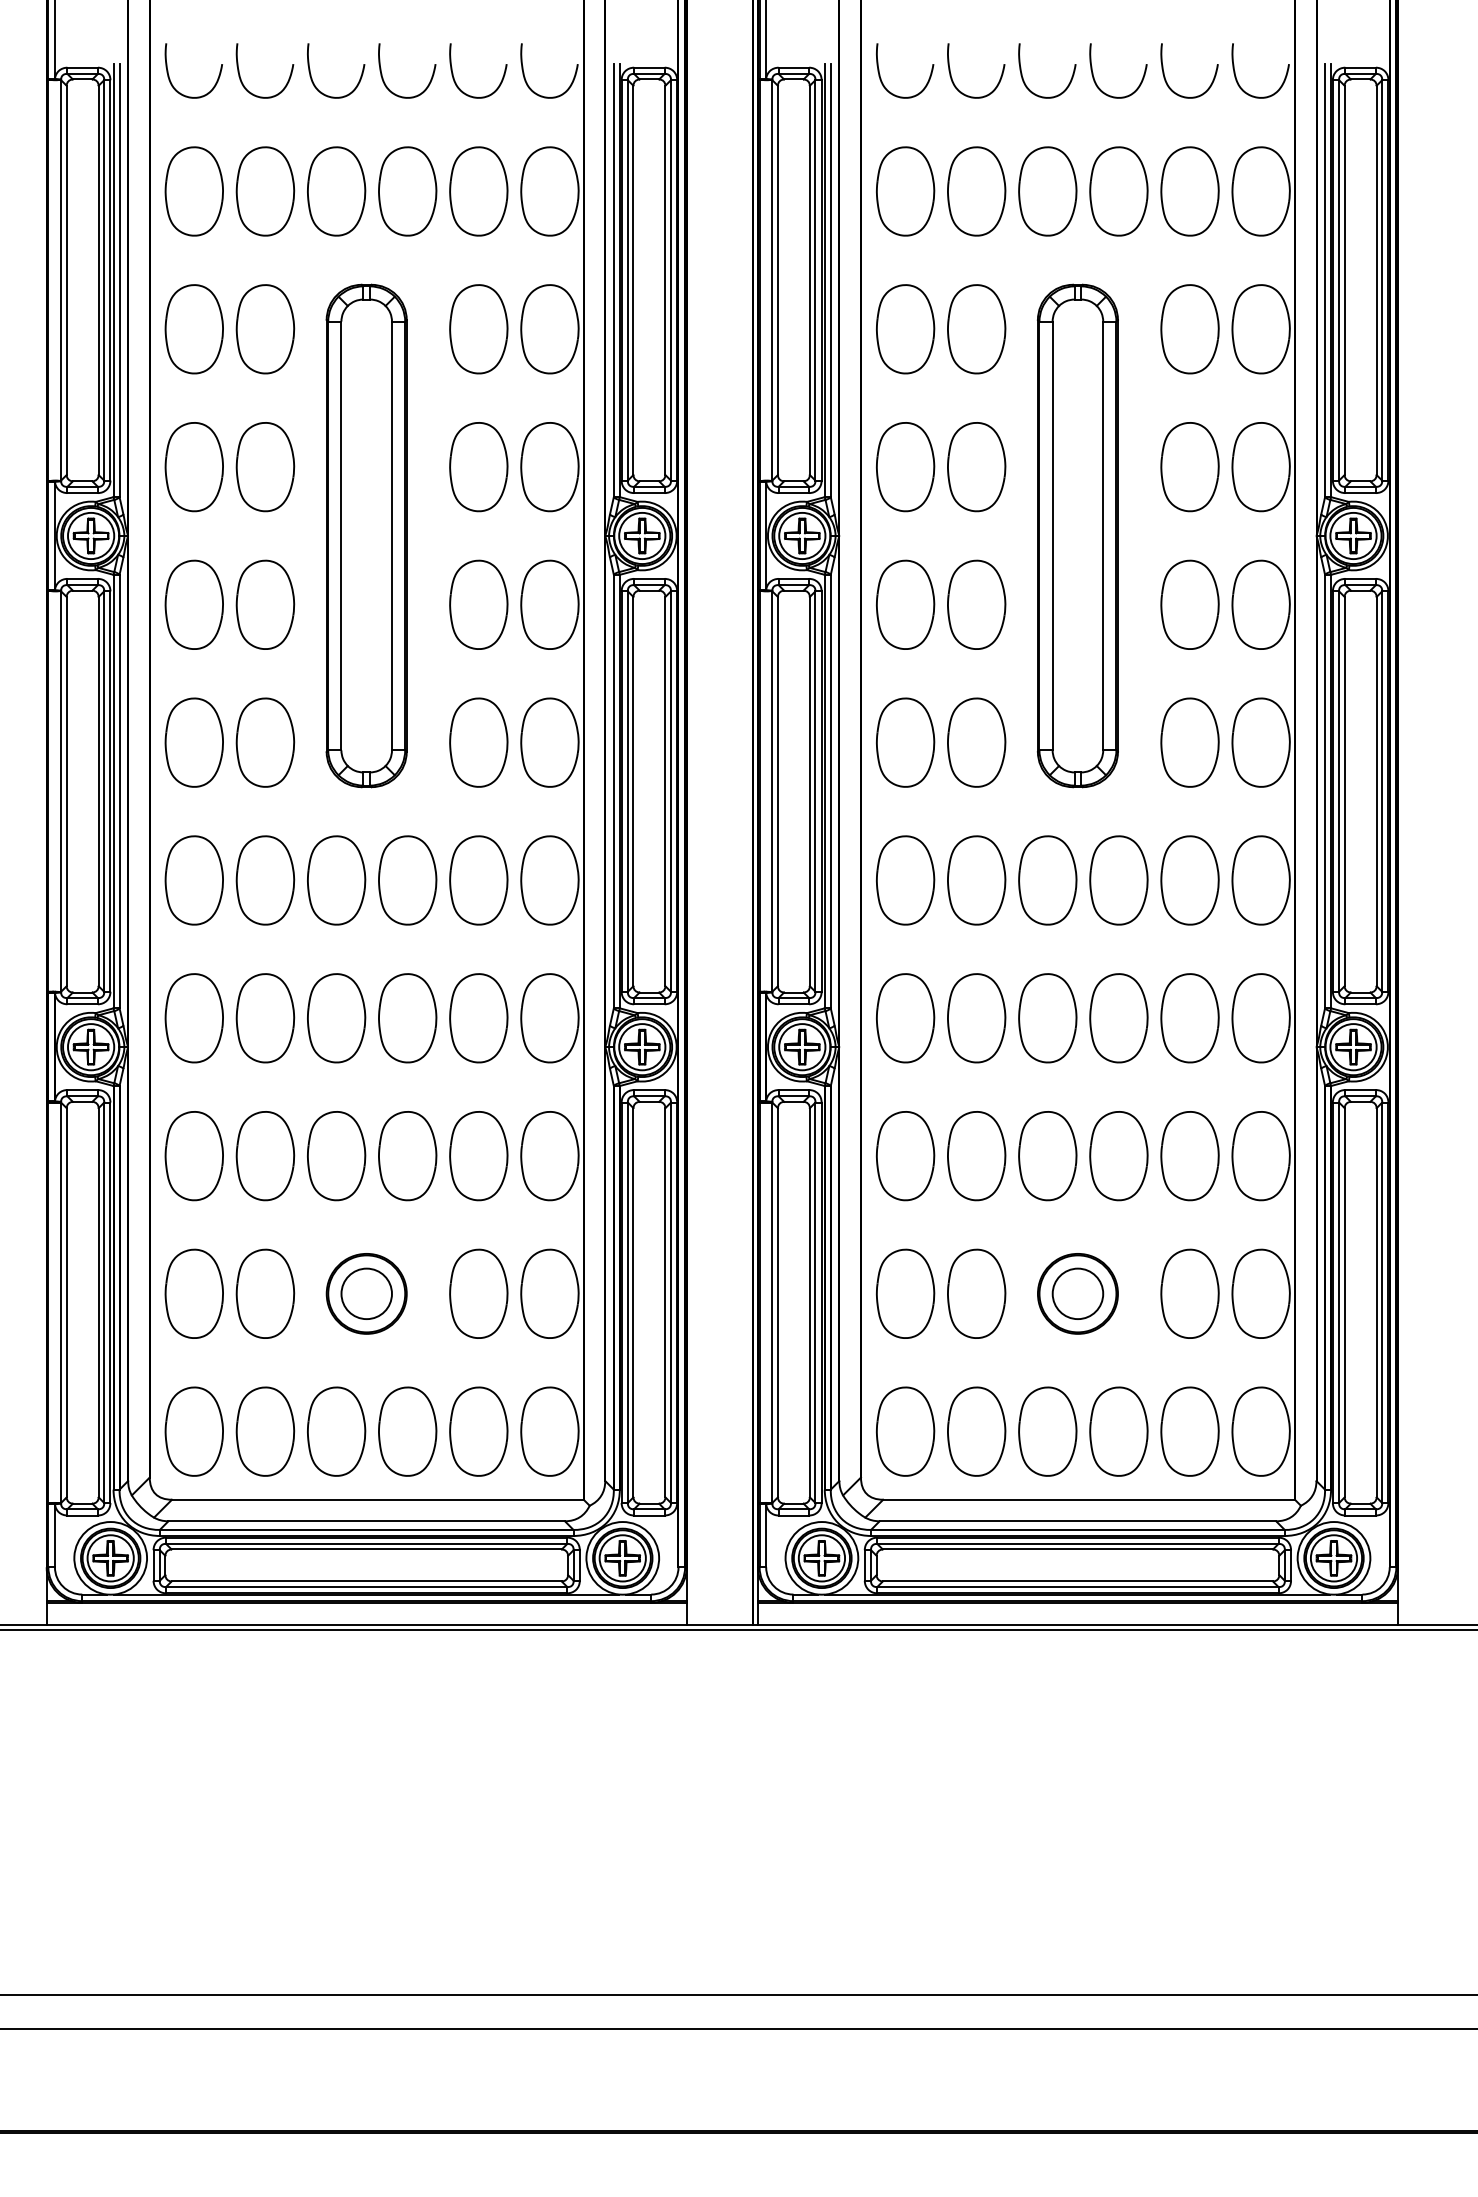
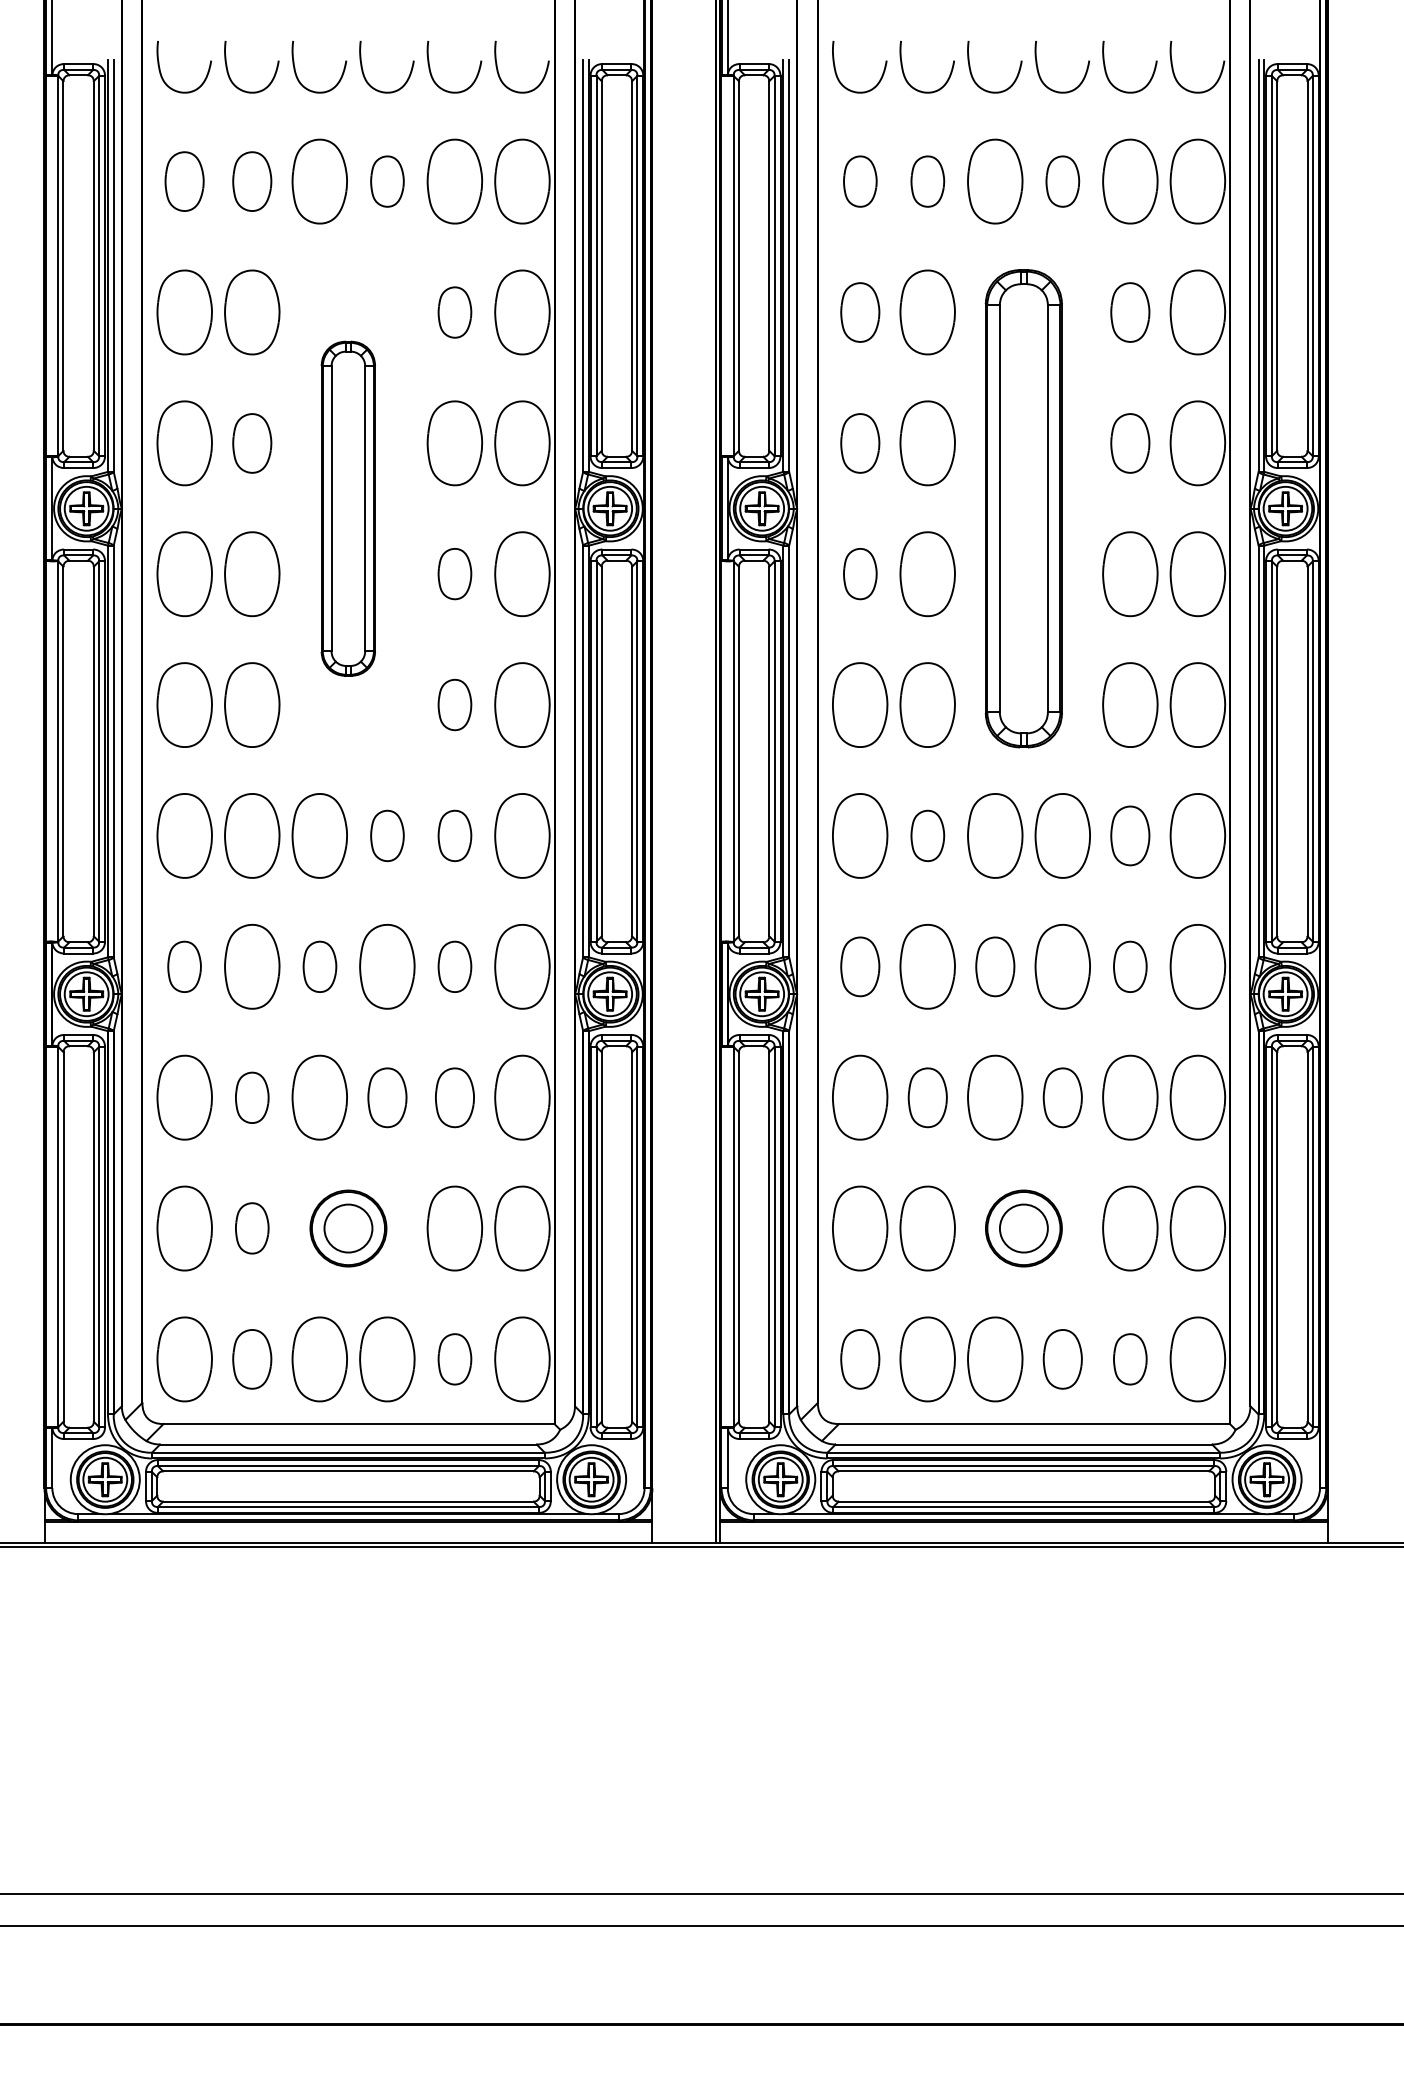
part: (193, 191) -> (183, 181), size x0.7
part: (265, 191) -> (252, 181), size x0.7
part: (407, 191) -> (387, 181), size x0.6
part: (905, 191) -> (860, 181), size x0.6
part: (976, 191) -> (927, 181), size x0.6
part: (1118, 191) -> (1062, 181), size x0.6
part: (478, 329) -> (454, 312), size x0.6
part: (905, 329) -> (860, 312), size x0.7
part: (1189, 329) -> (1129, 312), size x0.7
part: (265, 467) -> (252, 443), size x0.7
part: (905, 467) -> (860, 443), size x0.7
part: (1189, 467) -> (1129, 443), size x0.7
part: (366, 535) -> (348, 508), size x0.7
part: (478, 604) -> (454, 573), size x0.6
part: (905, 604) -> (860, 573), size x0.6
part: (478, 742) -> (454, 704), size x0.6
part: (407, 880) -> (387, 835), size x0.6
part: (478, 880) -> (454, 835), size x0.6
part: (976, 880) -> (927, 835), size x0.6
part: (1189, 880) -> (1129, 835), size x0.7
part: (193, 1018) -> (183, 967), size x0.6
part: (336, 1018) -> (319, 967), size x0.6
part: (478, 1018) -> (454, 967), size x0.6
part: (905, 1018) -> (860, 967), size x0.7
part: (1047, 1018) -> (994, 967), size x0.7
part: (1189, 1018) -> (1129, 967), size x0.6
part: (265, 1156) -> (252, 1098), size x0.6
part: (407, 1156) -> (387, 1098), size x0.7
part: (478, 1156) -> (454, 1098), size x0.7
part: (976, 1156) -> (927, 1098), size x0.7
part: (1118, 1156) -> (1062, 1098), size x0.7
part: (265, 1293) -> (252, 1228), size x0.6
part: (265, 1431) -> (252, 1359), size x0.7
part: (478, 1431) -> (454, 1359), size x0.6
part: (905, 1431) -> (860, 1359), size x0.7
part: (1118, 1431) -> (1062, 1359), size x0.7
part: (1189, 1431) -> (1129, 1359), size x0.6

